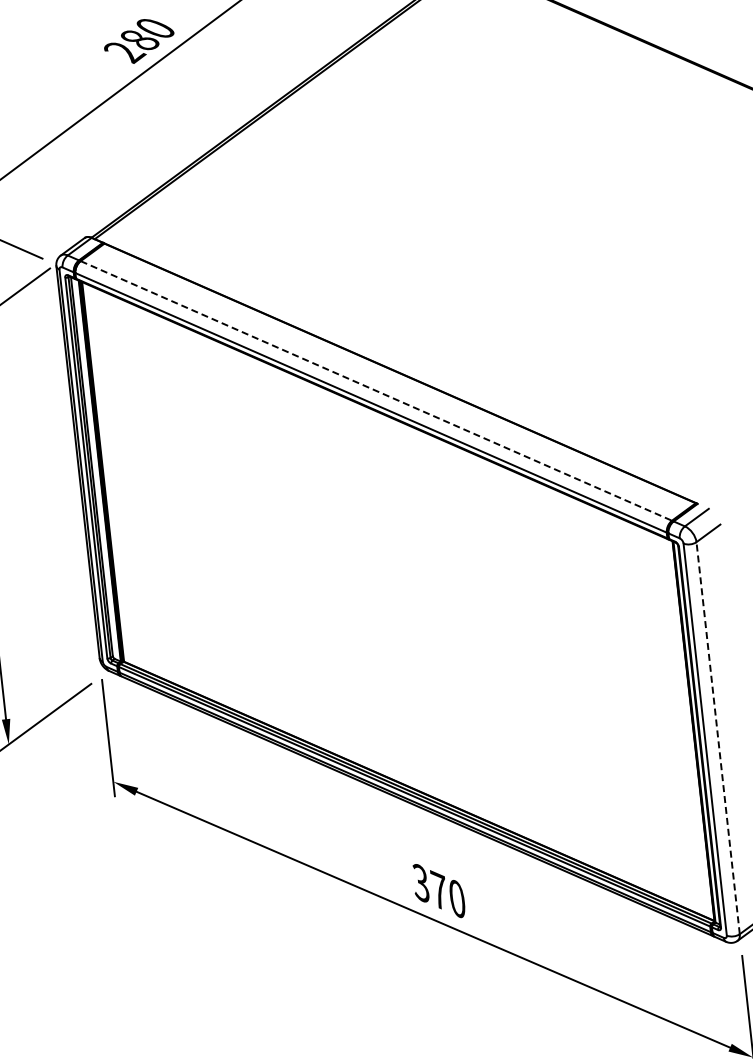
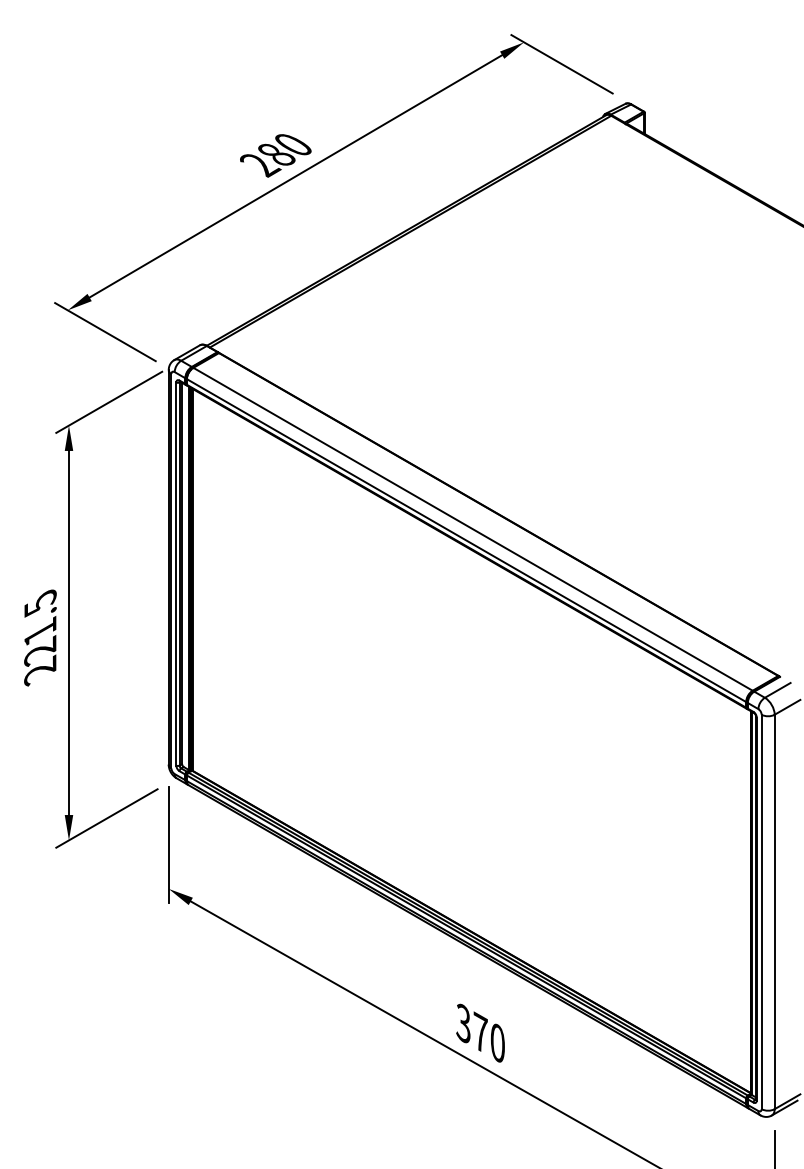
line: (376, 391) -> (473, 529), dashed -> solid
line: (717, 737) -> (774, 911), dashed -> solid

